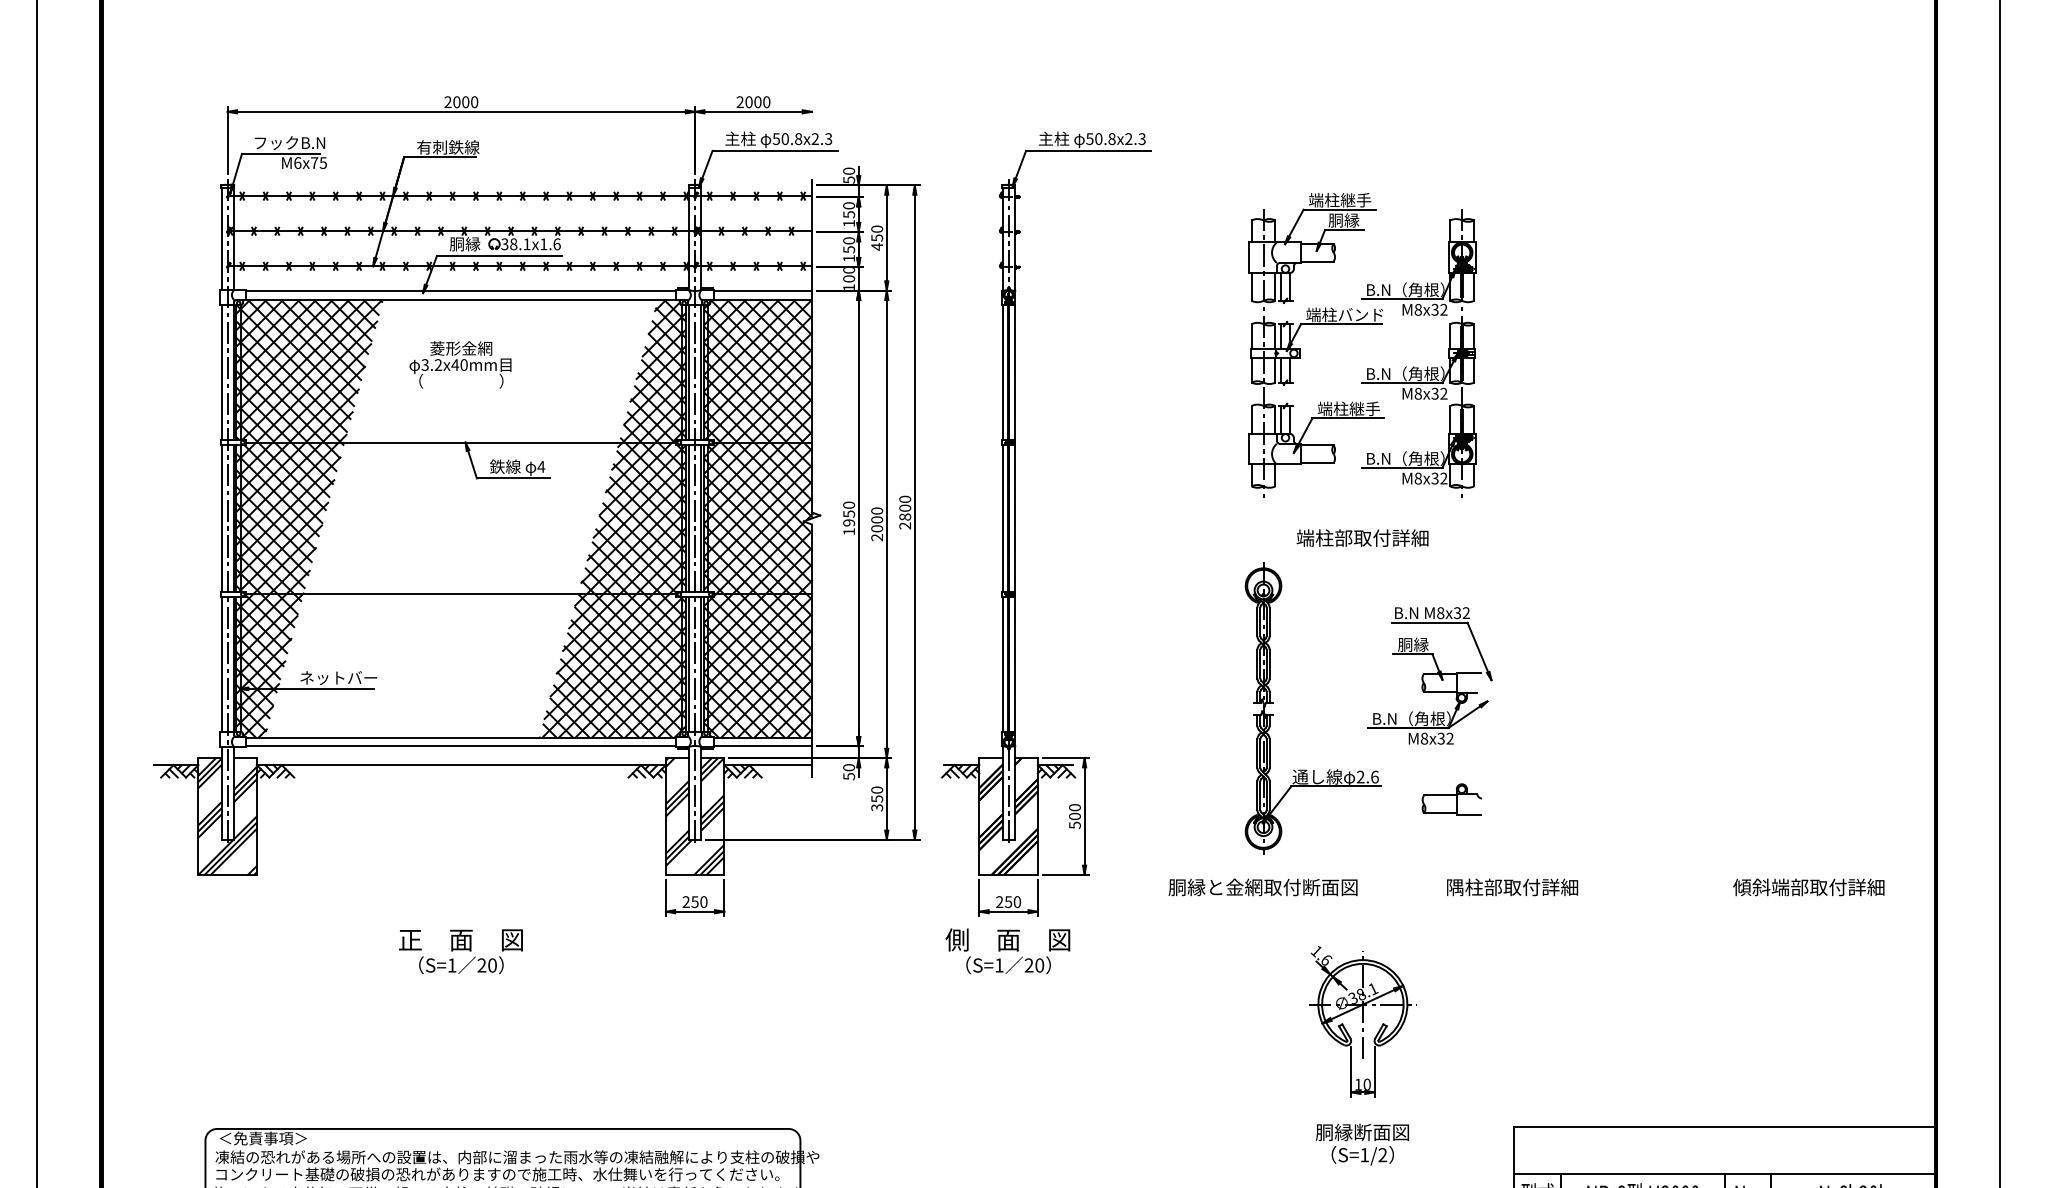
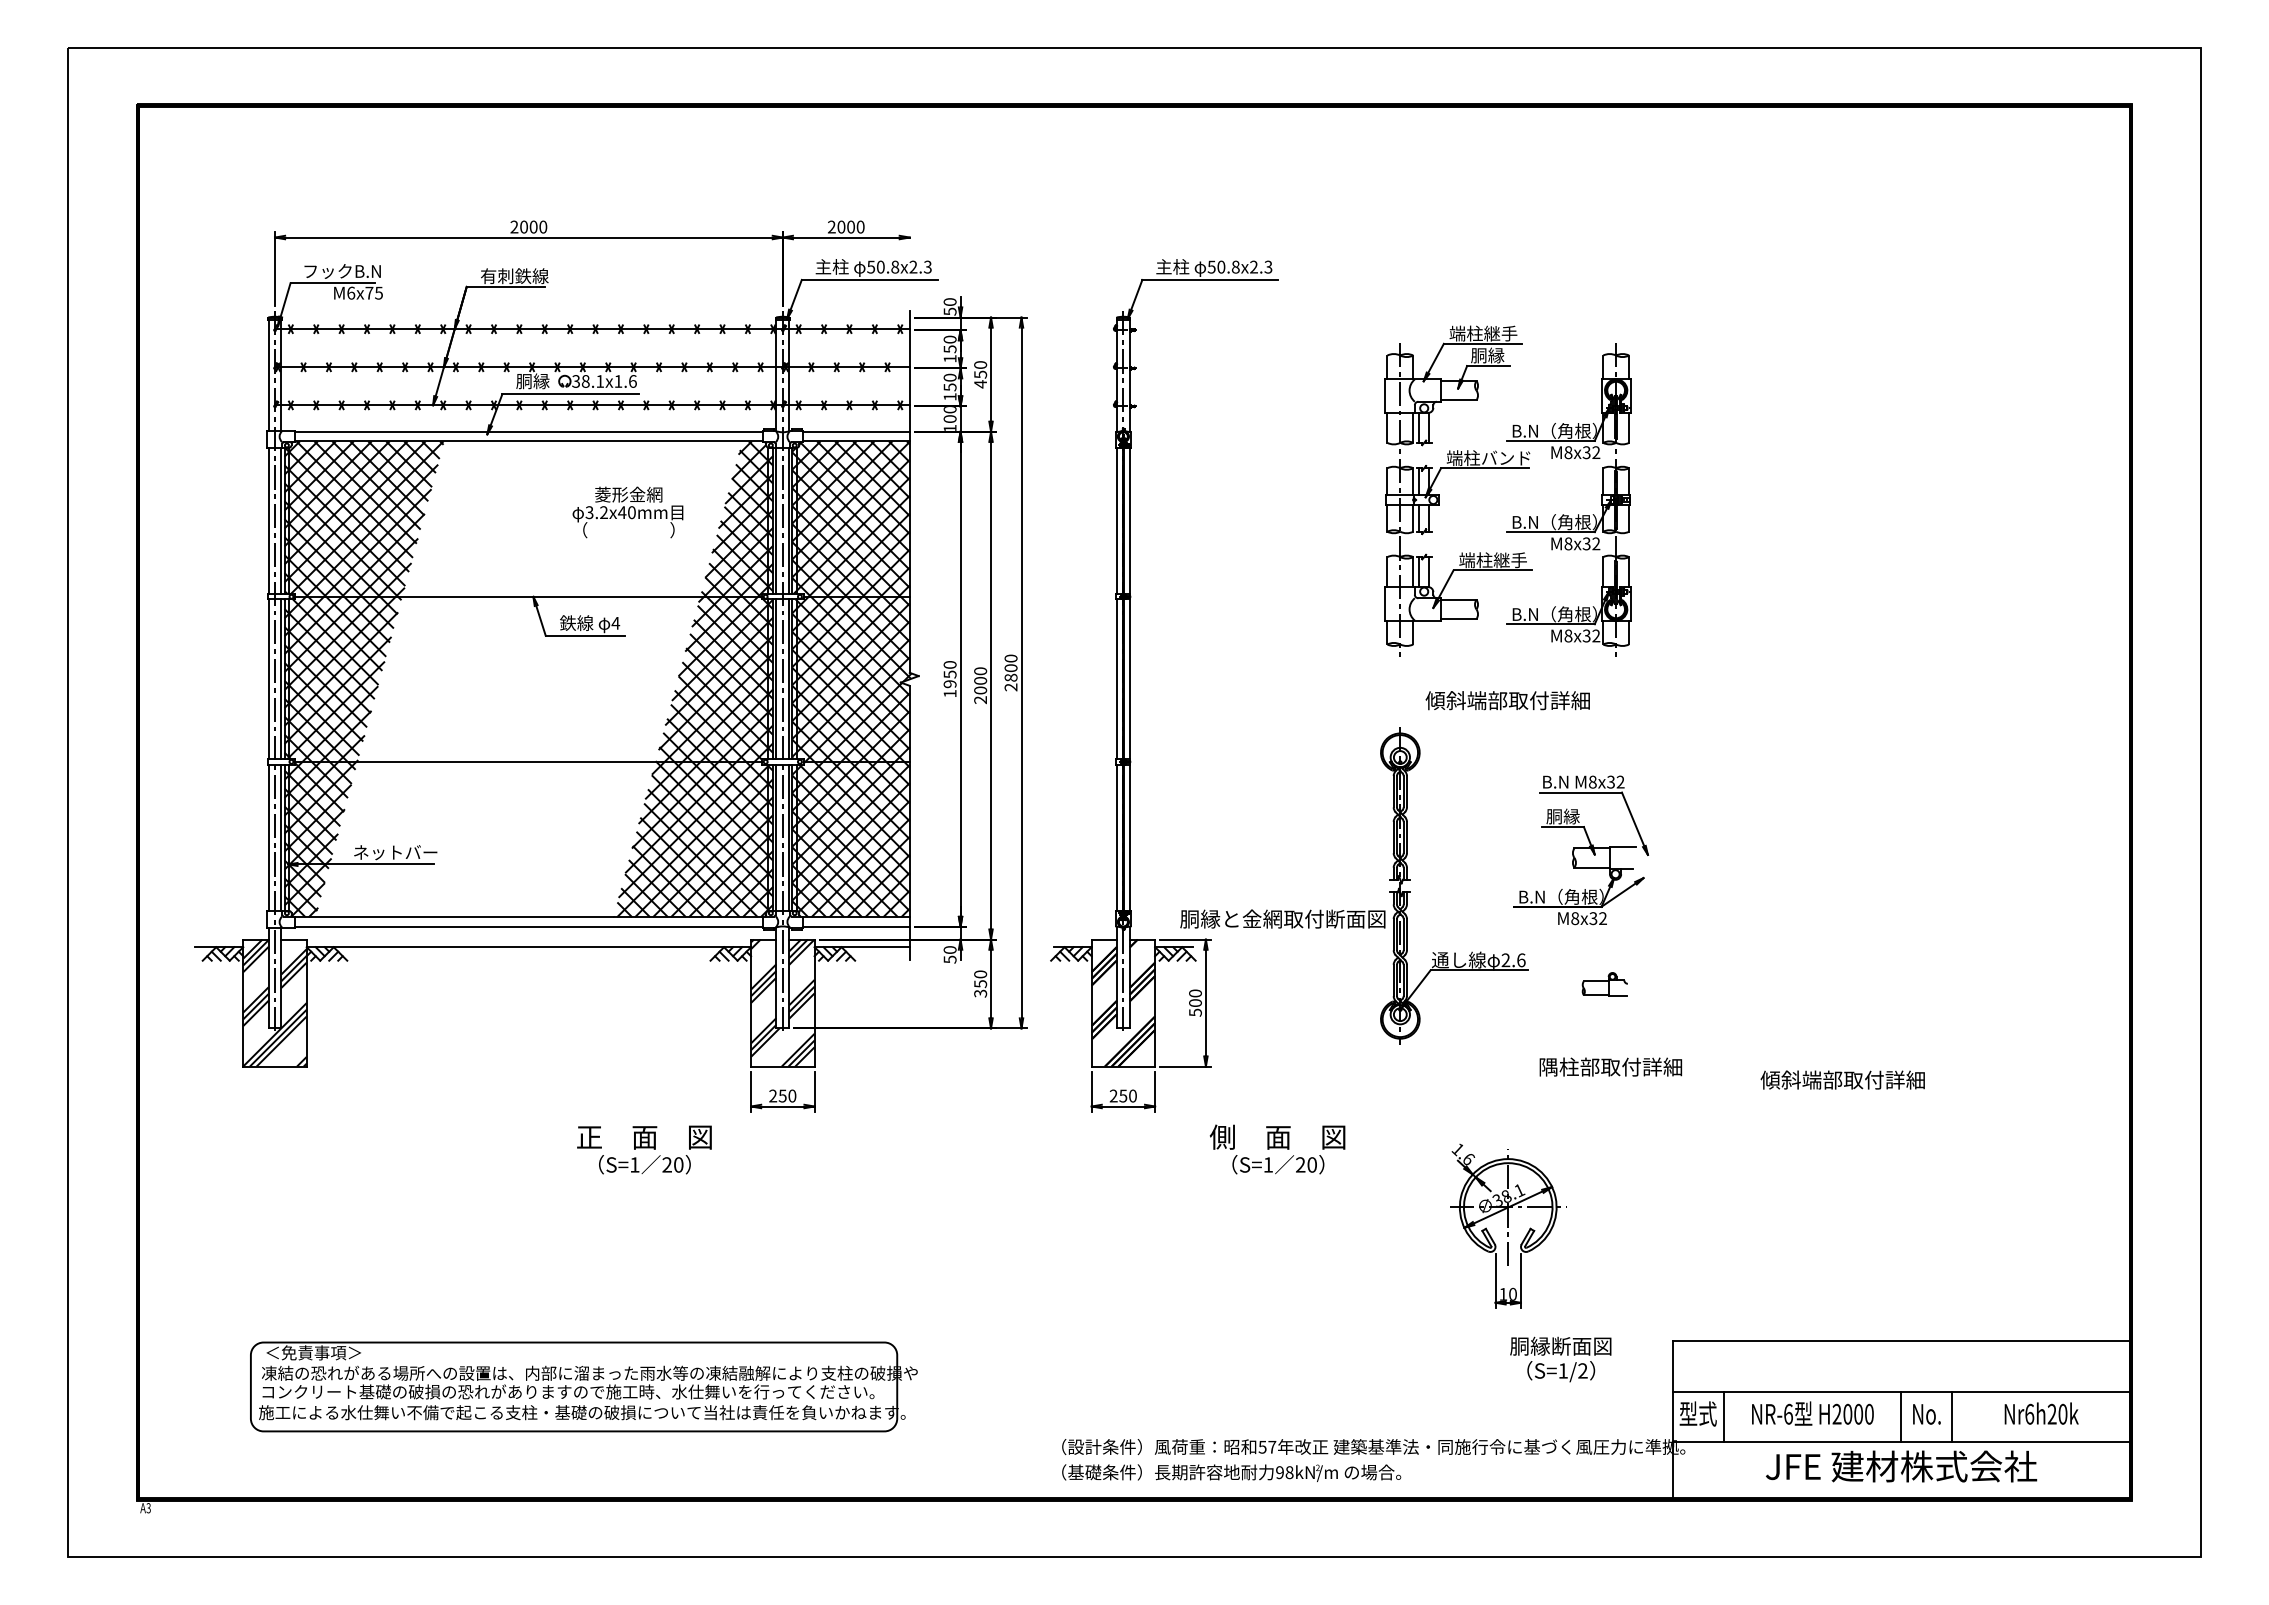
text: (460, 364) -> (627, 512), moved
text: (1362, 537) -> (1507, 700), 端柱部取付詳細 -> 傾斜端部取付詳細
part: (1451, 799) -> (1604, 984), size x0.7
text: (1262, 886) -> (1282, 918), moved
text: (1512, 886) -> (1610, 1066), moved
text: (1808, 886) -> (1842, 1079), moved
text: (461, 951) -> (644, 1149), moved
text: (1007, 951) -> (1277, 1149), moved
text: (1362, 1144) -> (1560, 1359), moved

